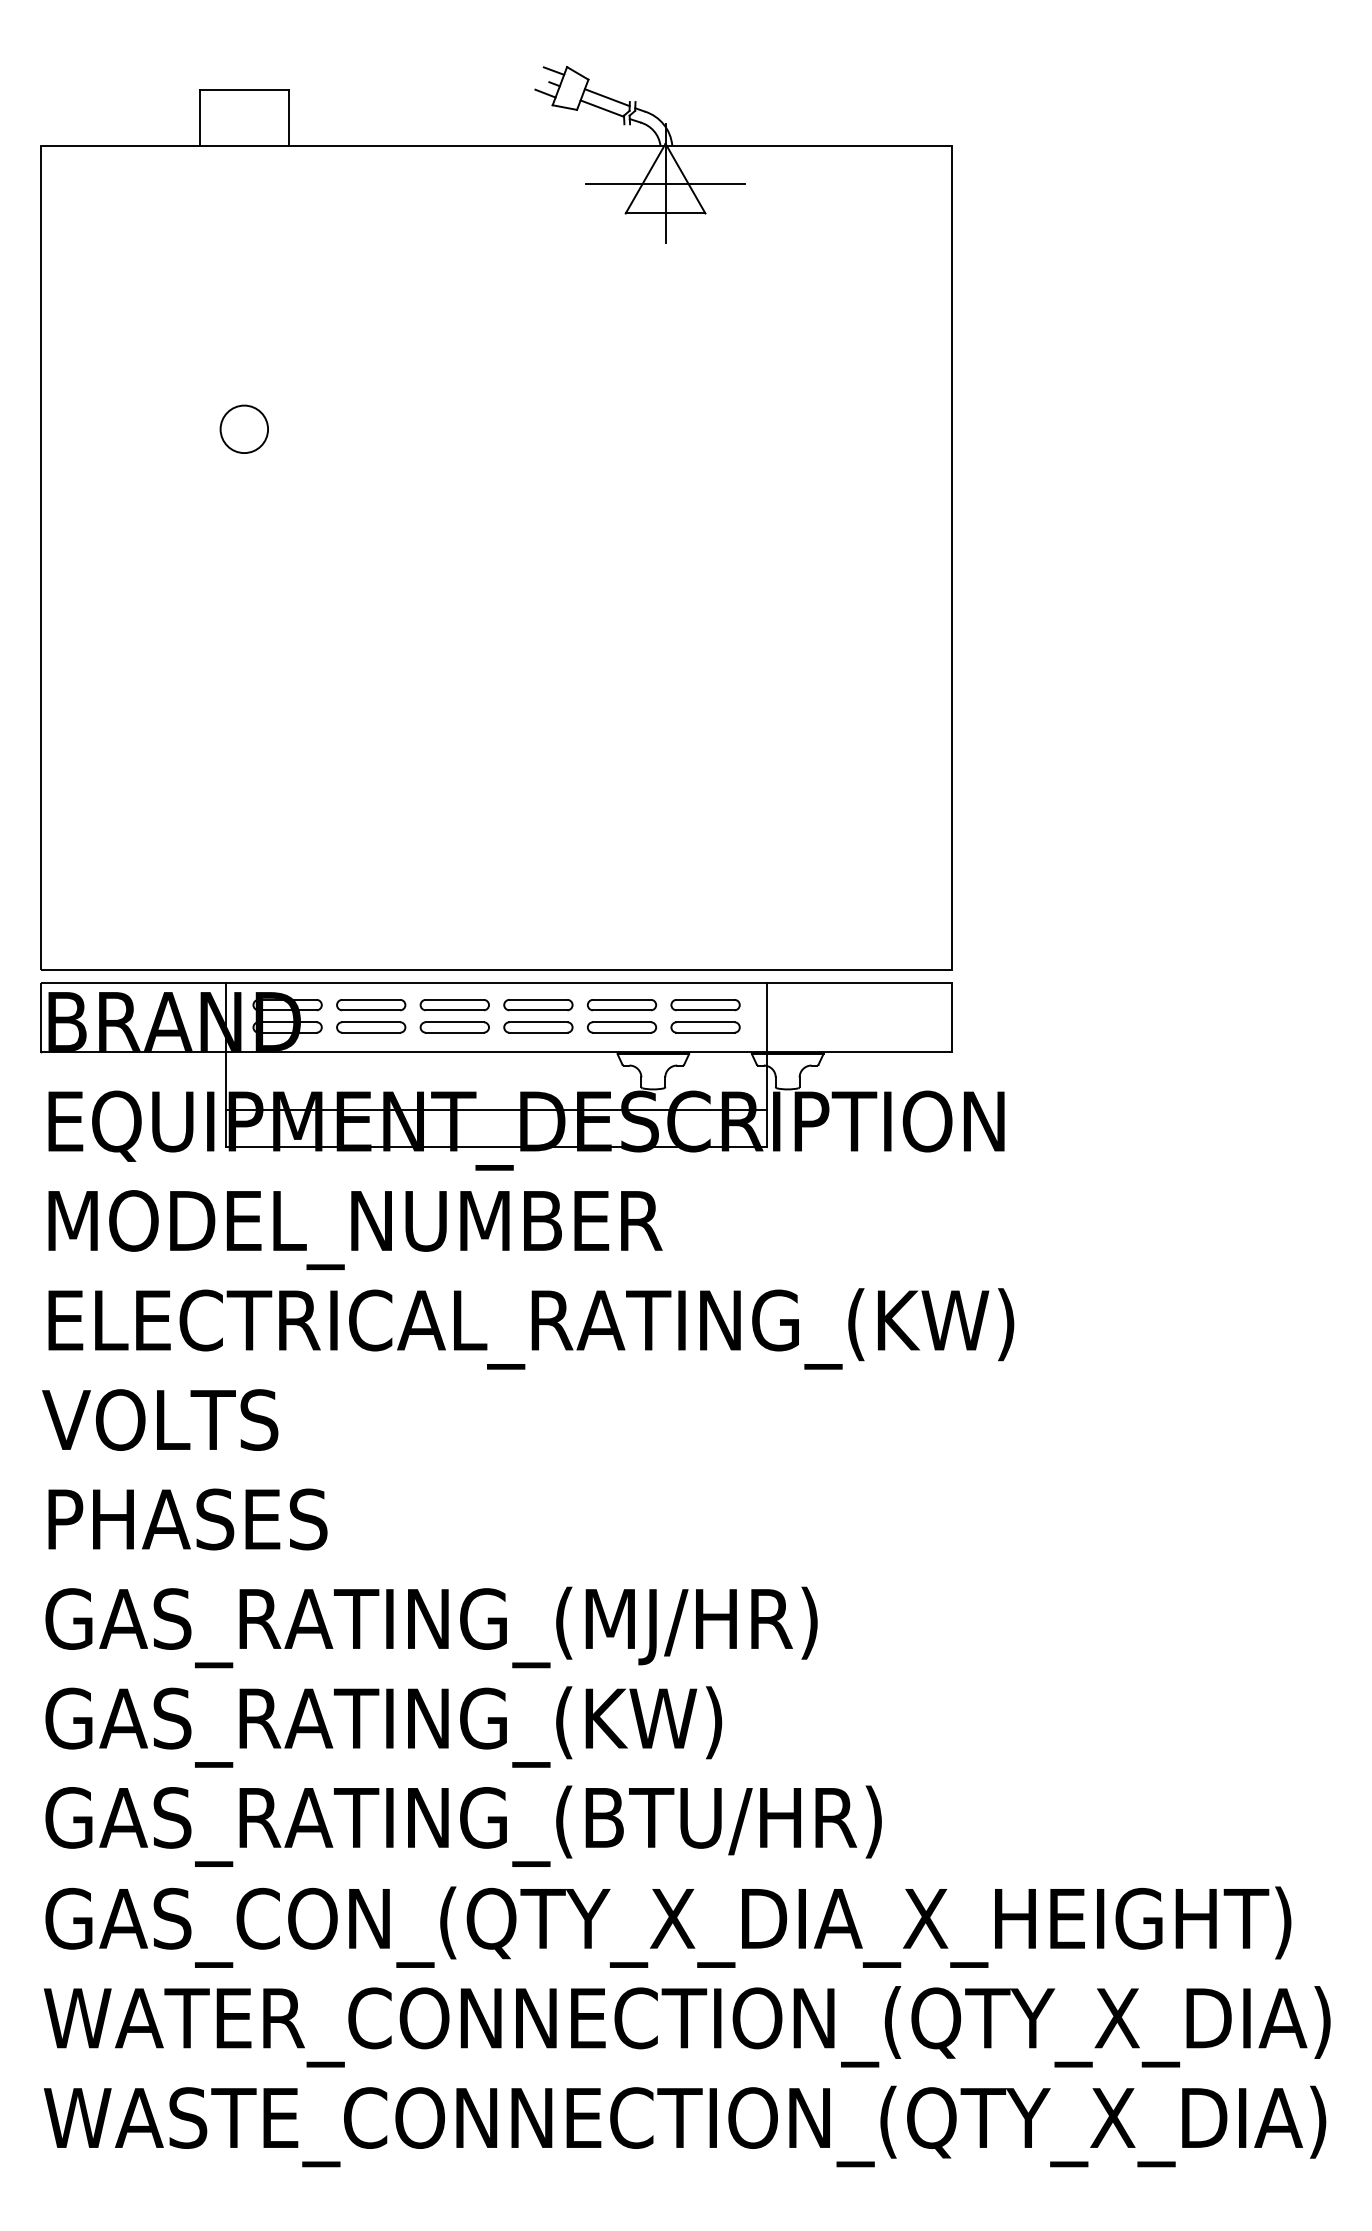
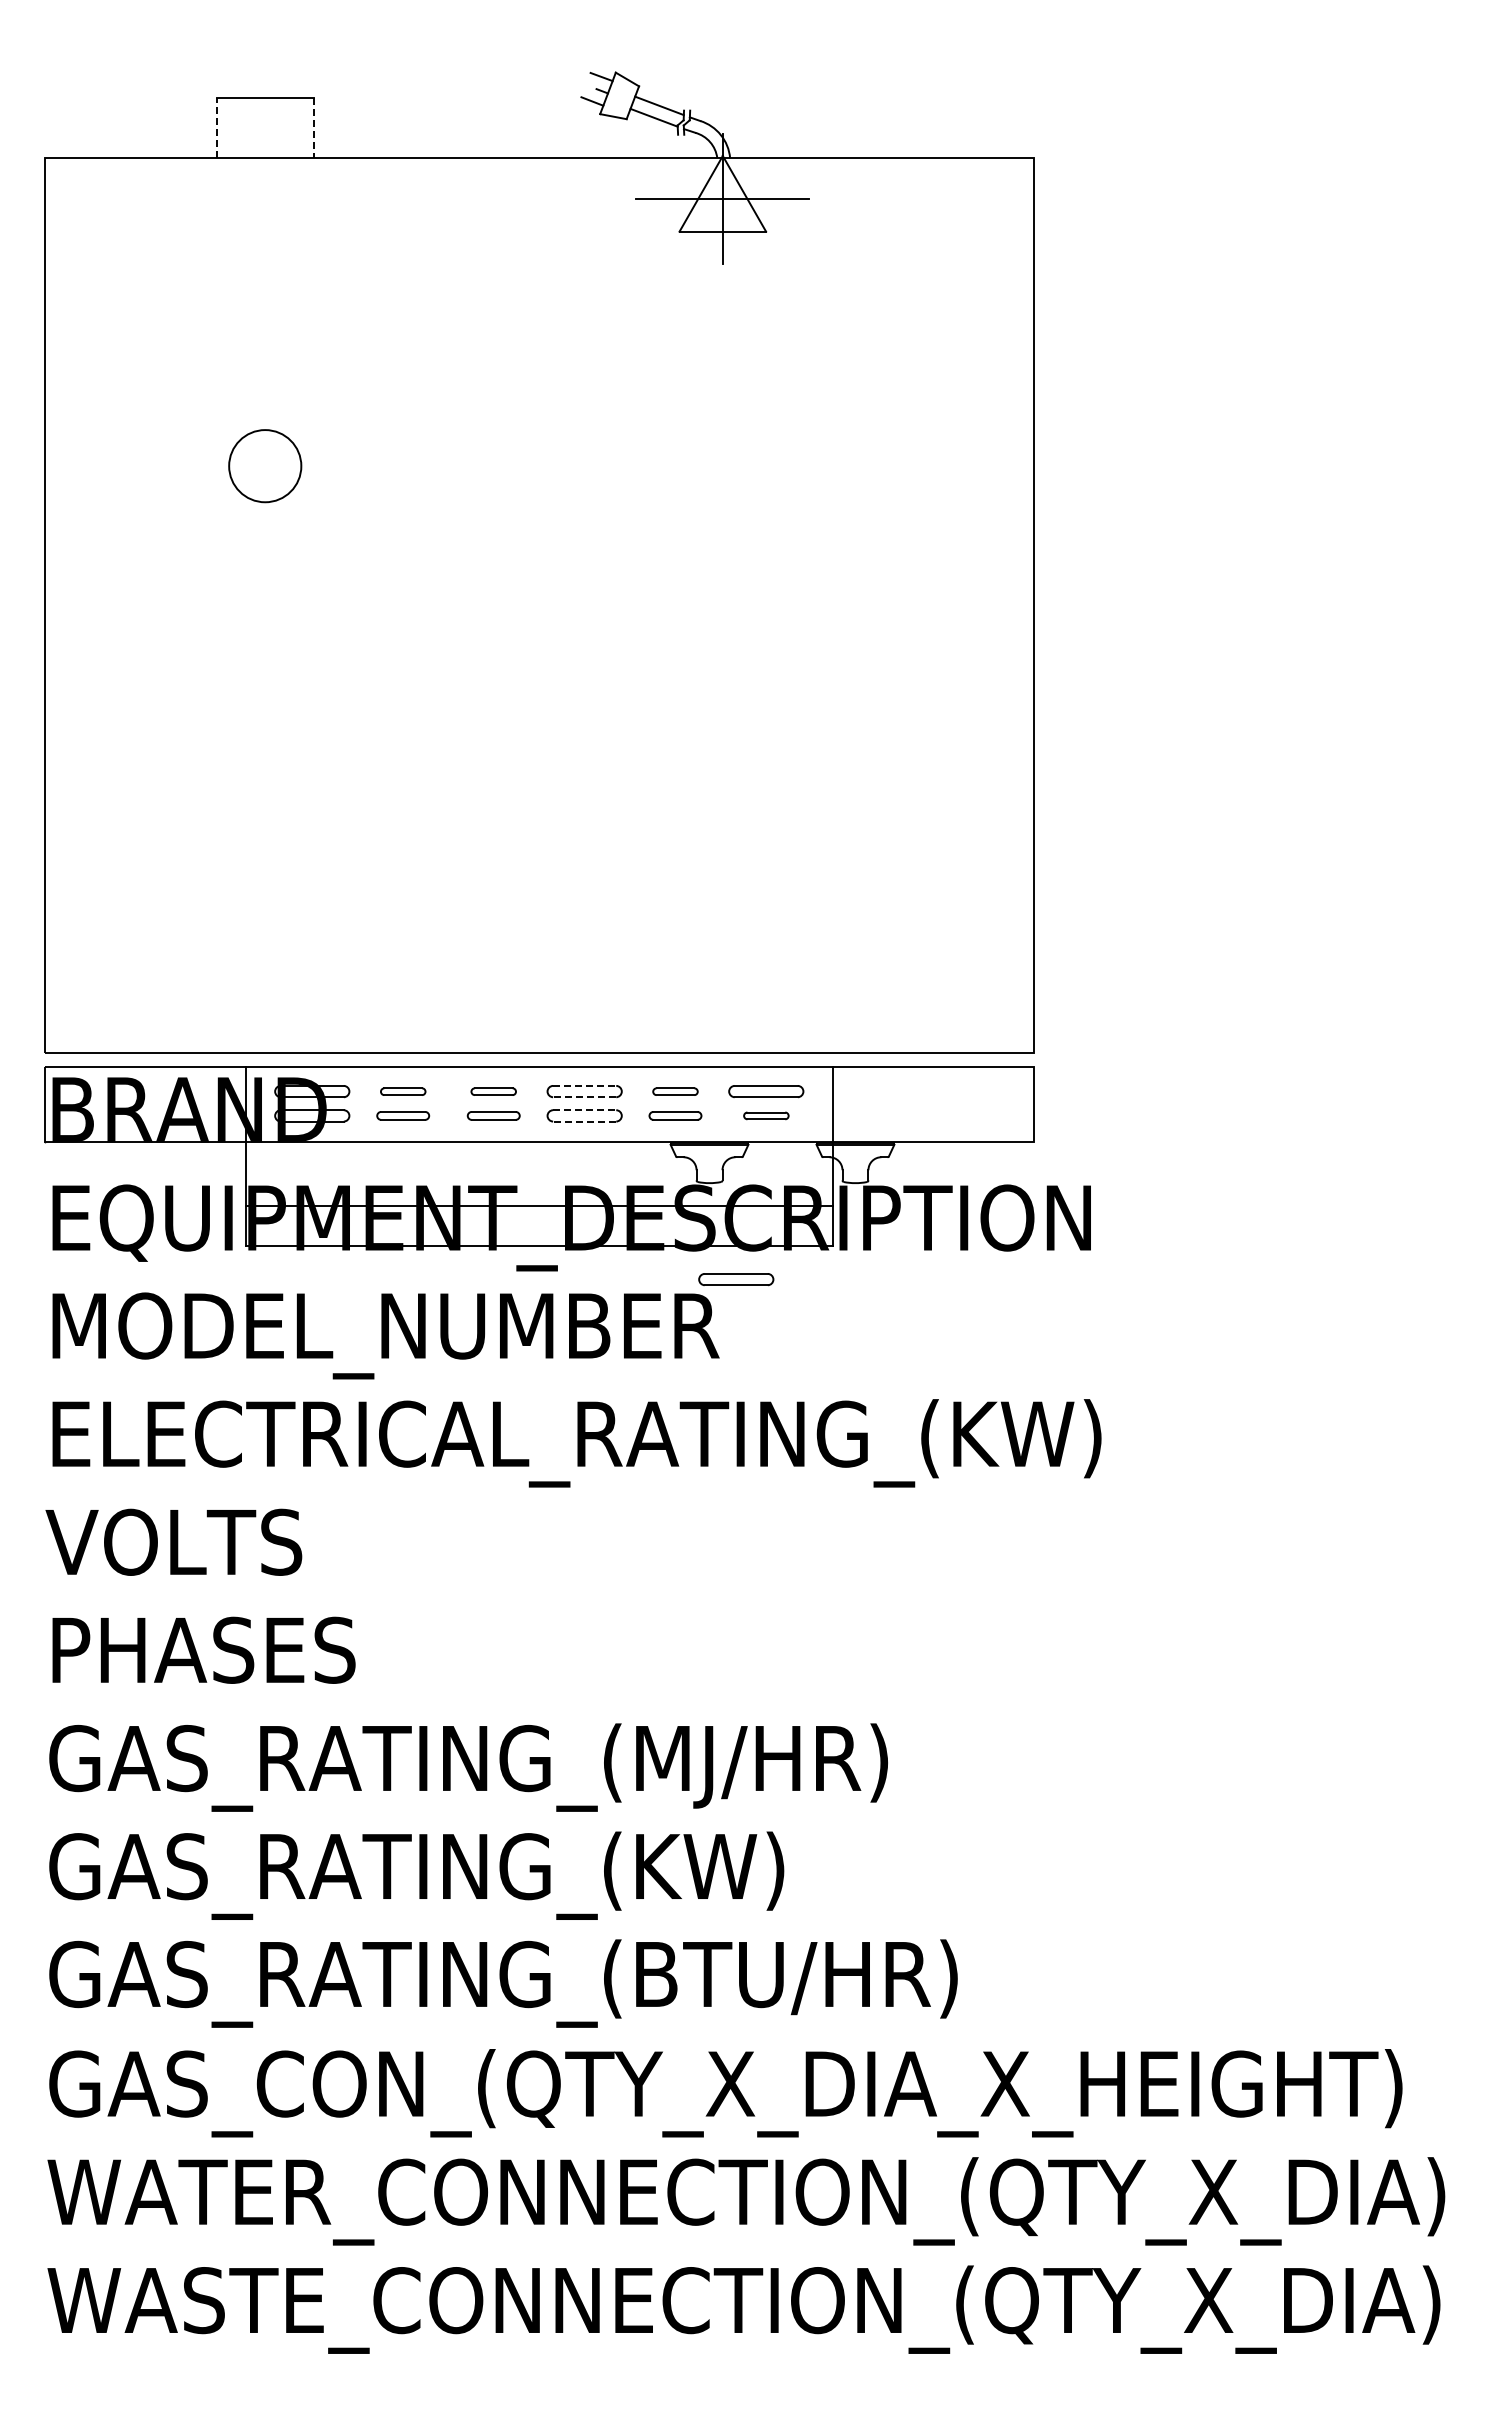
line: (199, 118) -> (216, 128), solid -> dashed
line: (288, 118) -> (313, 128), solid -> dashed
circle: (244, 428) -> (265, 465), size x1.4
line: (538, 999) -> (584, 1085), solid -> dashed
part: (371, 1005) -> (403, 1091), size x0.6
part: (454, 1005) -> (493, 1091), size x0.6
part: (622, 1005) -> (675, 1091), size x0.6
line: (538, 1010) -> (584, 1097), solid -> dashed
line: (538, 1022) -> (584, 1110), solid -> dashed
part: (371, 1027) -> (403, 1115), size x0.7
part: (454, 1027) -> (493, 1115), size x0.7
part: (622, 1027) -> (675, 1115), size x0.7
part: (705, 1027) -> (766, 1115), size x0.6
line: (538, 1032) -> (584, 1121), solid -> dashed
part: (678, 1178) -> (736, 1279), added

